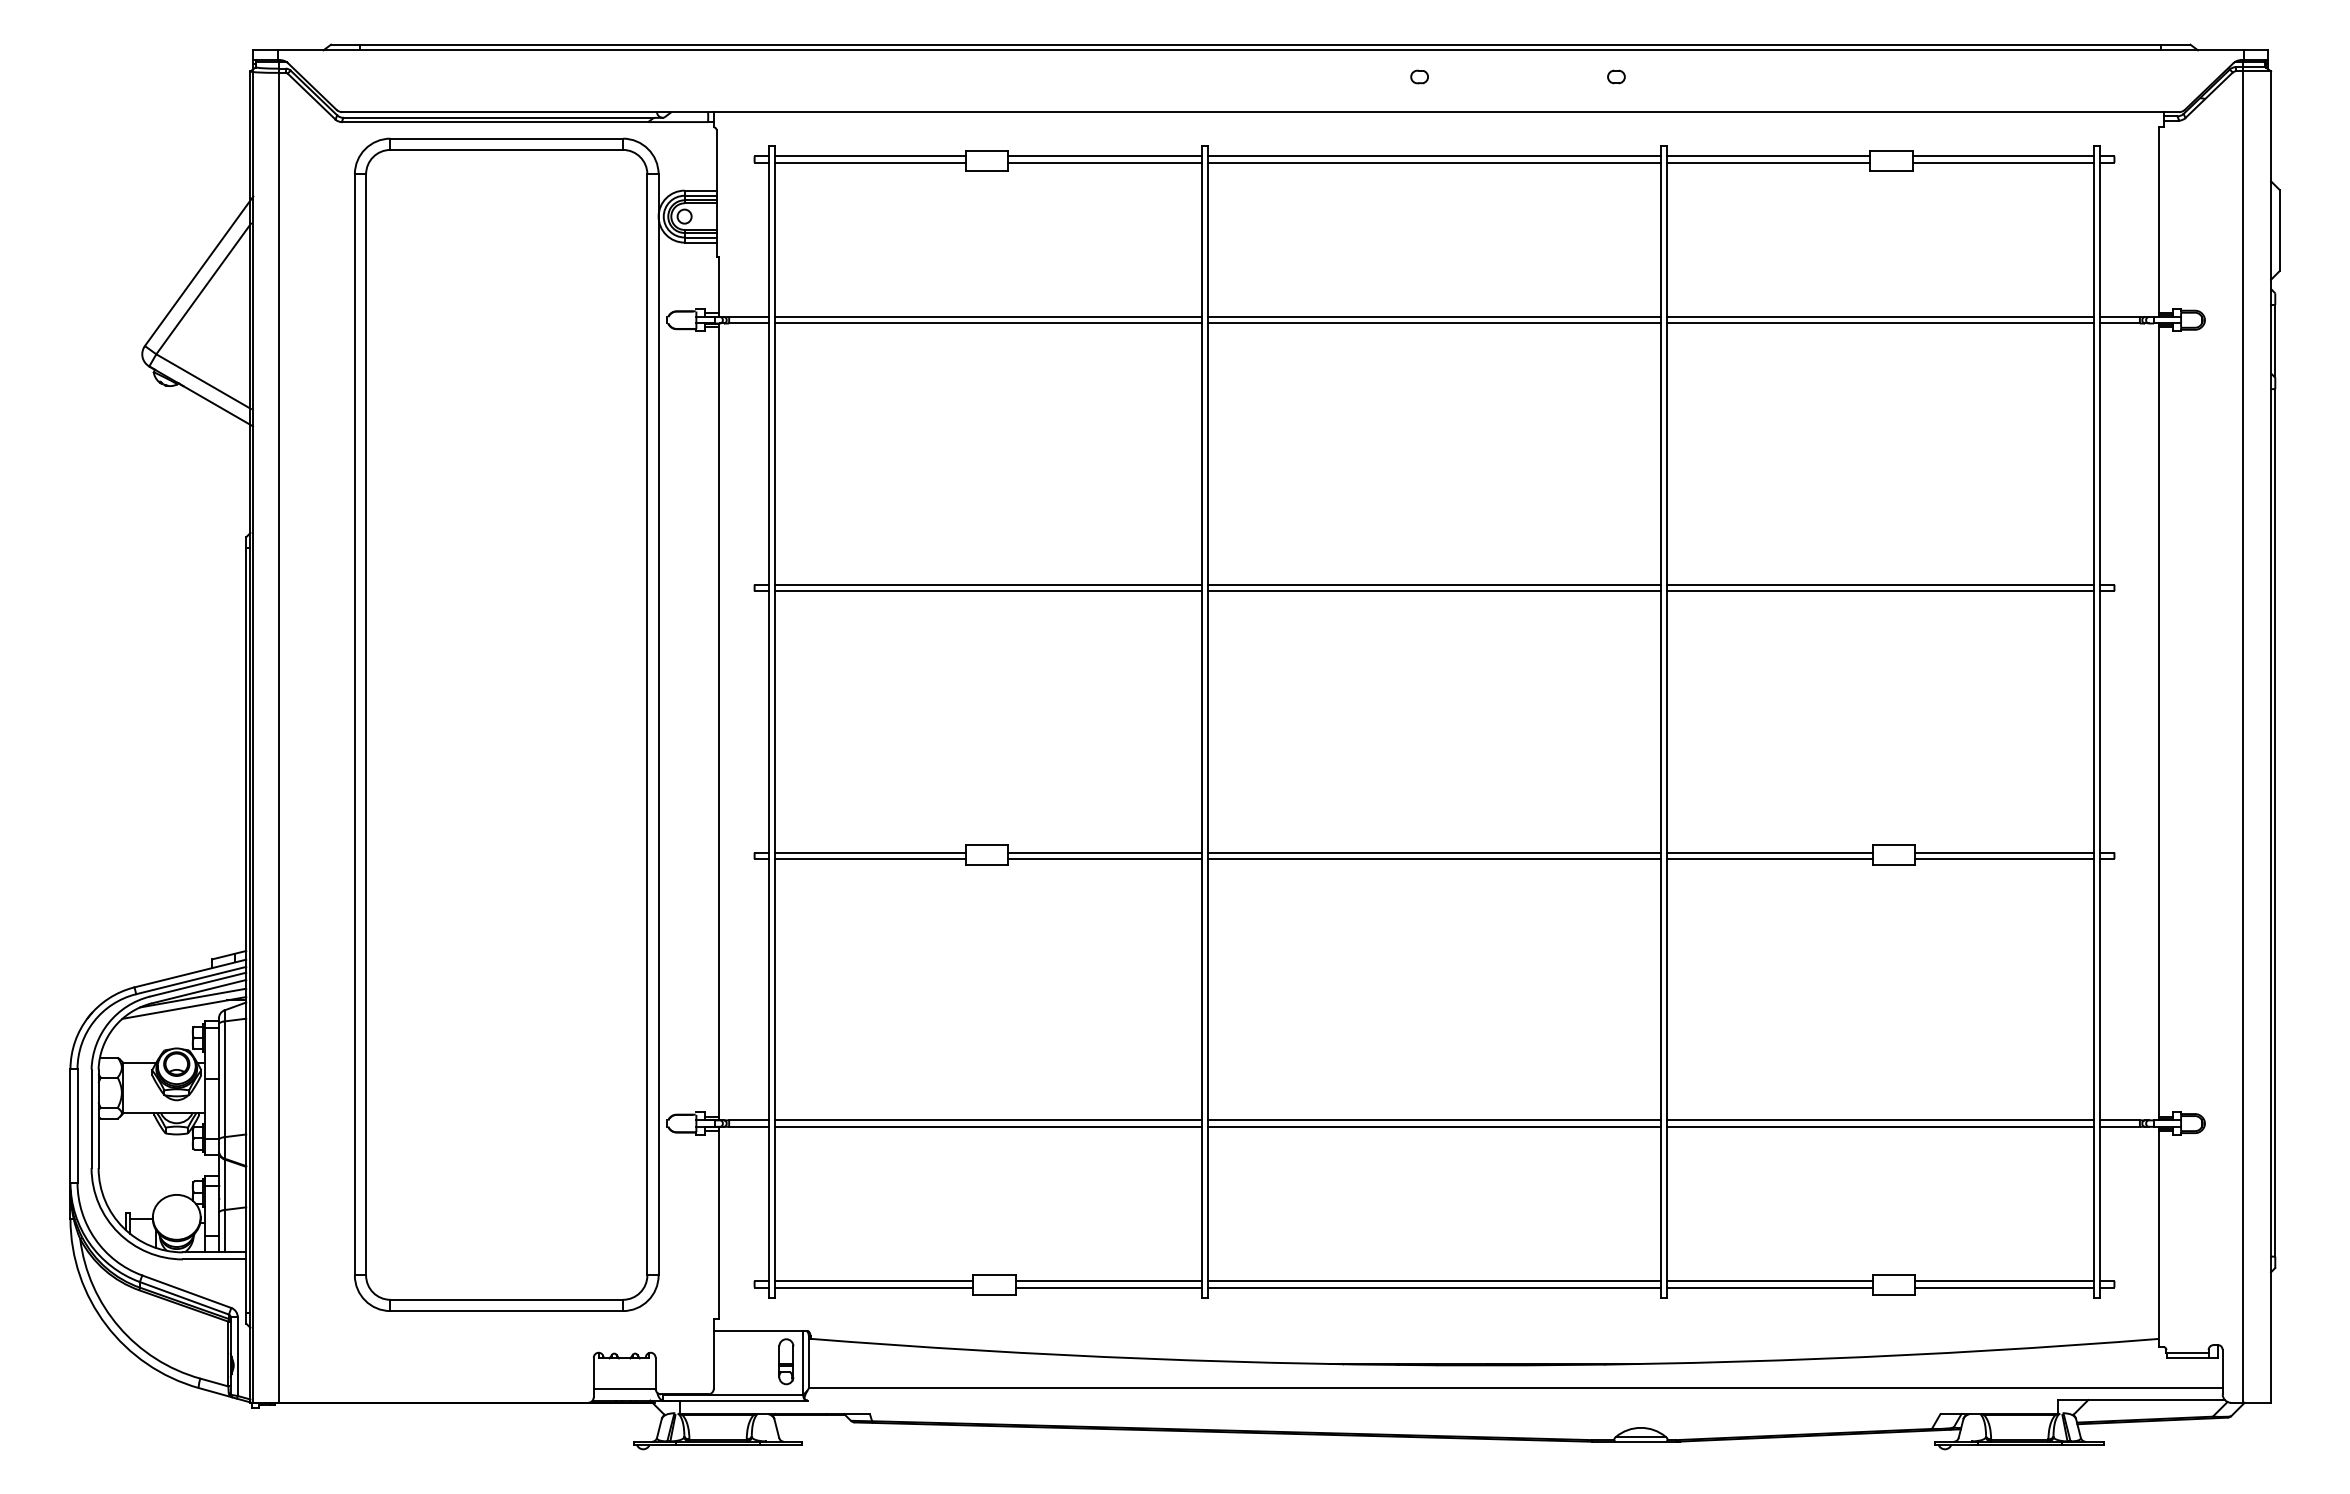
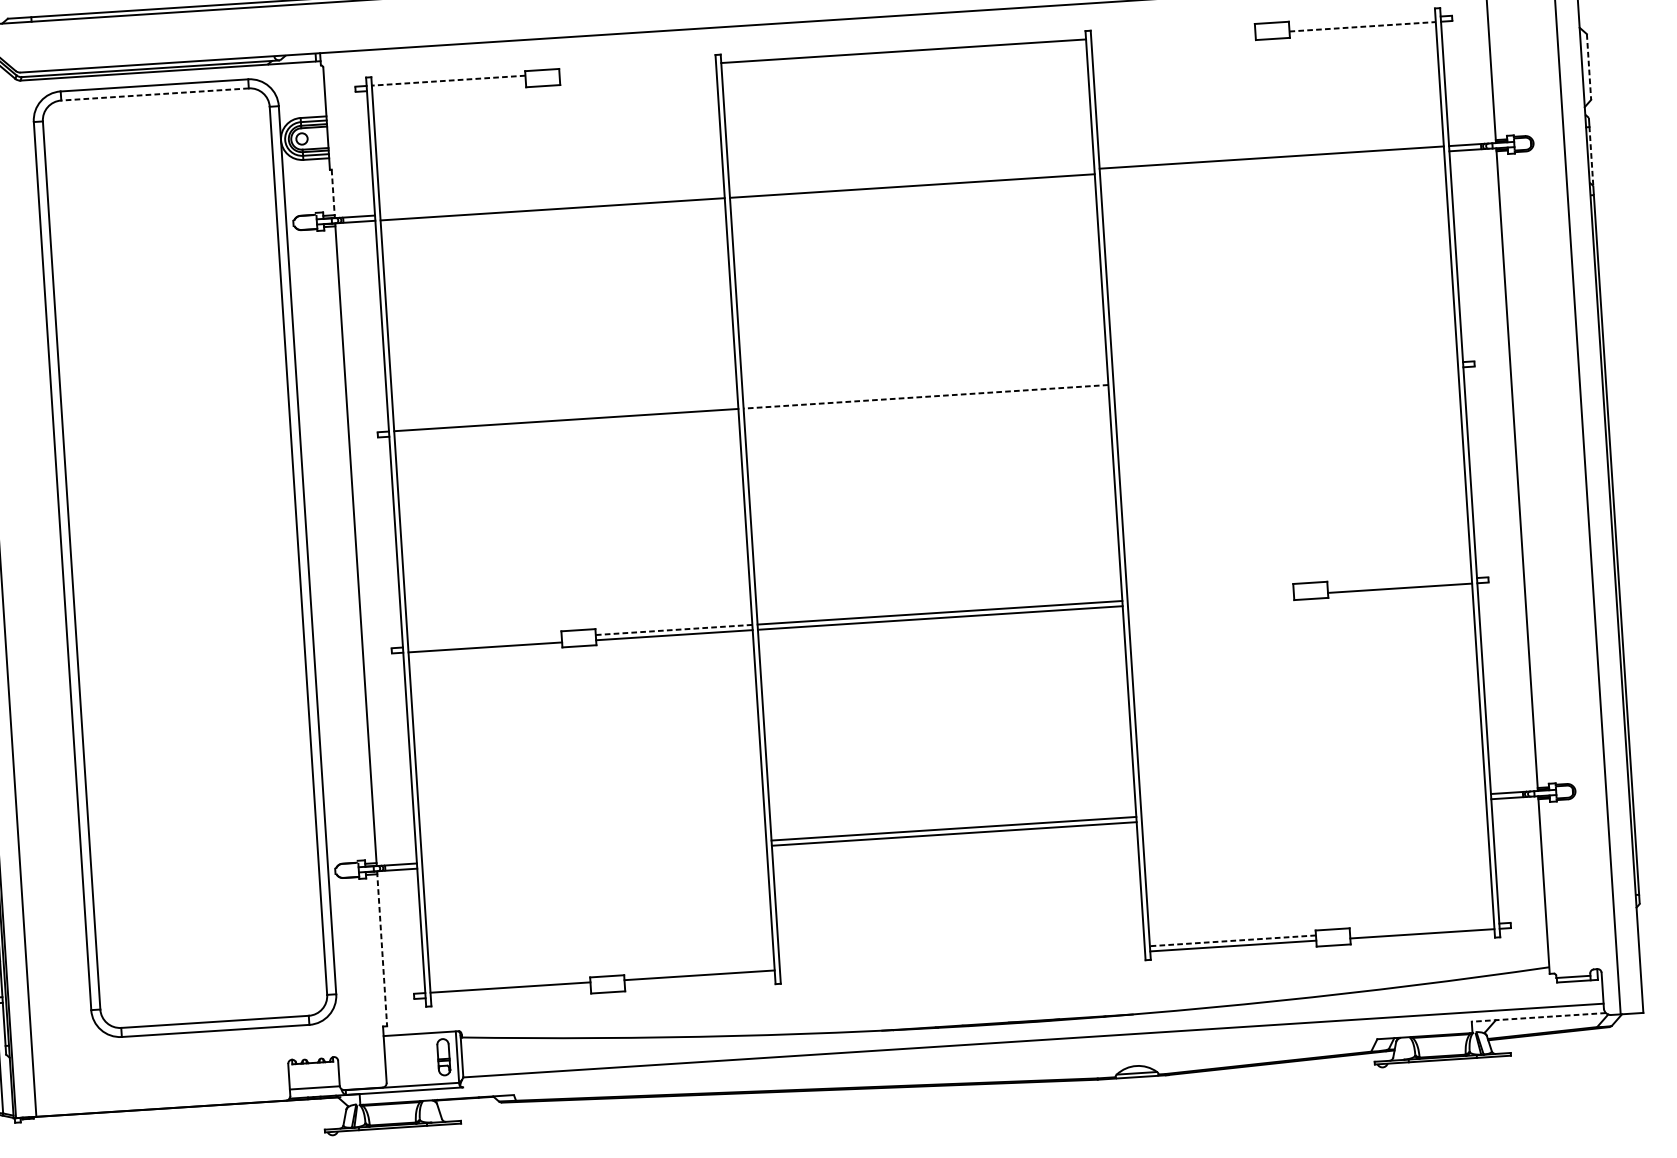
line: (506, 149) -> (154, 94), solid -> dashed
line: (869, 156) -> (447, 80), solid -> dashed
line: (1104, 156) -> (637, 68), removed
line: (1768, 156) -> (1173, 33), removed
line: (2002, 156) -> (1361, 21), removed
line: (870, 162) -> (449, 85), removed
line: (1104, 162) -> (637, 73), removed
line: (1434, 162) -> (903, 56), removed
line: (1768, 162) -> (1173, 38), removed
line: (2003, 162) -> (1362, 26), solid -> dashed
line: (2279, 230) -> (1589, 66), solid -> dashed
line: (718, 286) -> (332, 193), solid -> dashed
line: (988, 317) -> (552, 204), removed
line: (1434, 317) -> (912, 181), removed
line: (1880, 323) -> (1272, 162), removed
line: (2275, 340) -> (1591, 155), solid -> dashed
line: (1434, 584) -> (925, 396), solid -> dashed
line: (1880, 584) -> (1285, 373), removed
line: (988, 591) -> (566, 425), removed
line: (1434, 591) -> (926, 402), removed
line: (1880, 591) -> (1286, 378), removed
line: (870, 852) -> (485, 642), removed
line: (1104, 852) -> (673, 629), solid -> dashed
line: (1769, 852) -> (1210, 595), removed
line: (2004, 852) -> (1399, 582), removed
line: (1769, 859) -> (1210, 600), removed
line: (988, 1120) -> (594, 852), removed
line: (1880, 1120) -> (1313, 805), removed
line: (988, 1126) -> (594, 856), removed
line: (1880, 1126) -> (1313, 810), removed
line: (718, 1223) -> (381, 949), solid -> dashed
line: (1434, 1281) -> (962, 958), removed
line: (1770, 1281) -> (1233, 941), solid -> dashed
line: (2004, 1281) -> (1422, 928), removed
line: (874, 1287) -> (511, 992), removed
line: (1108, 1287) -> (699, 980), removed
line: (1434, 1287) -> (962, 963), removed
line: (2141, 1400) -> (1538, 1017), solid -> dashed

